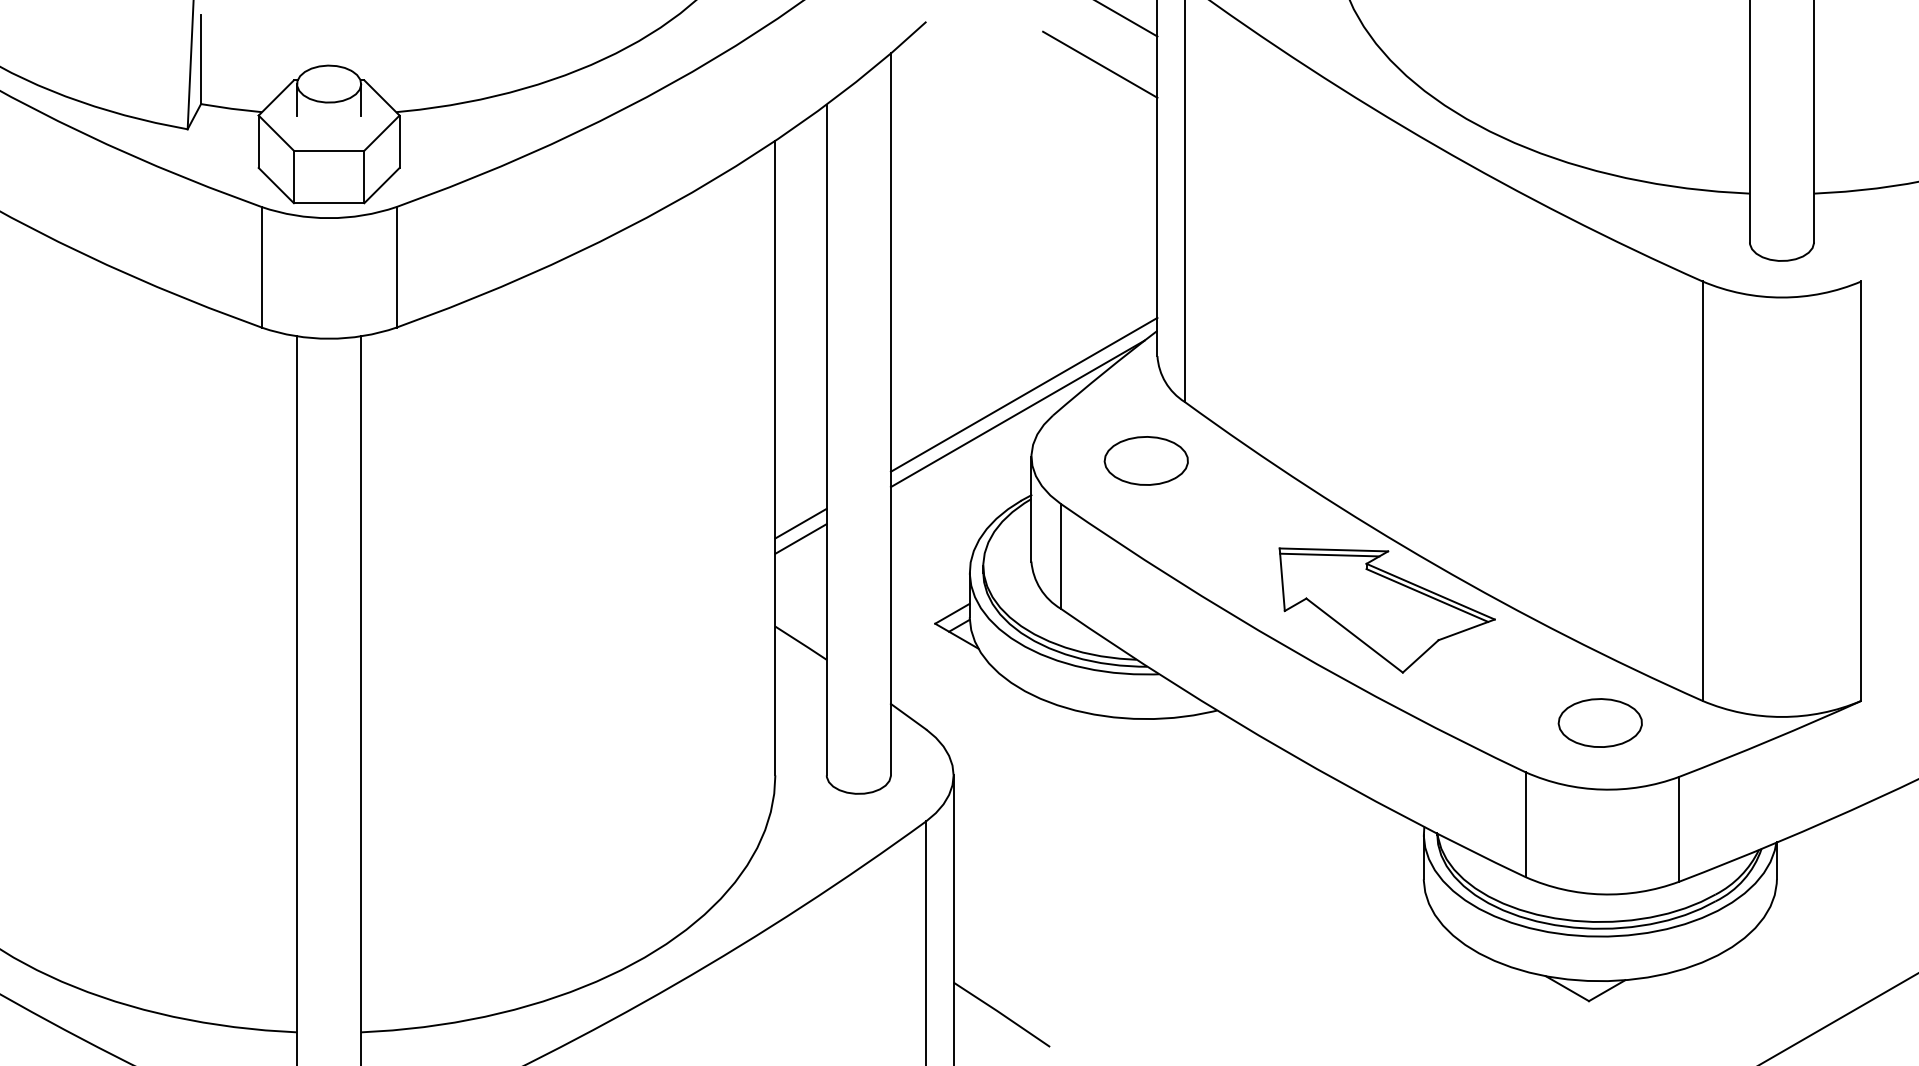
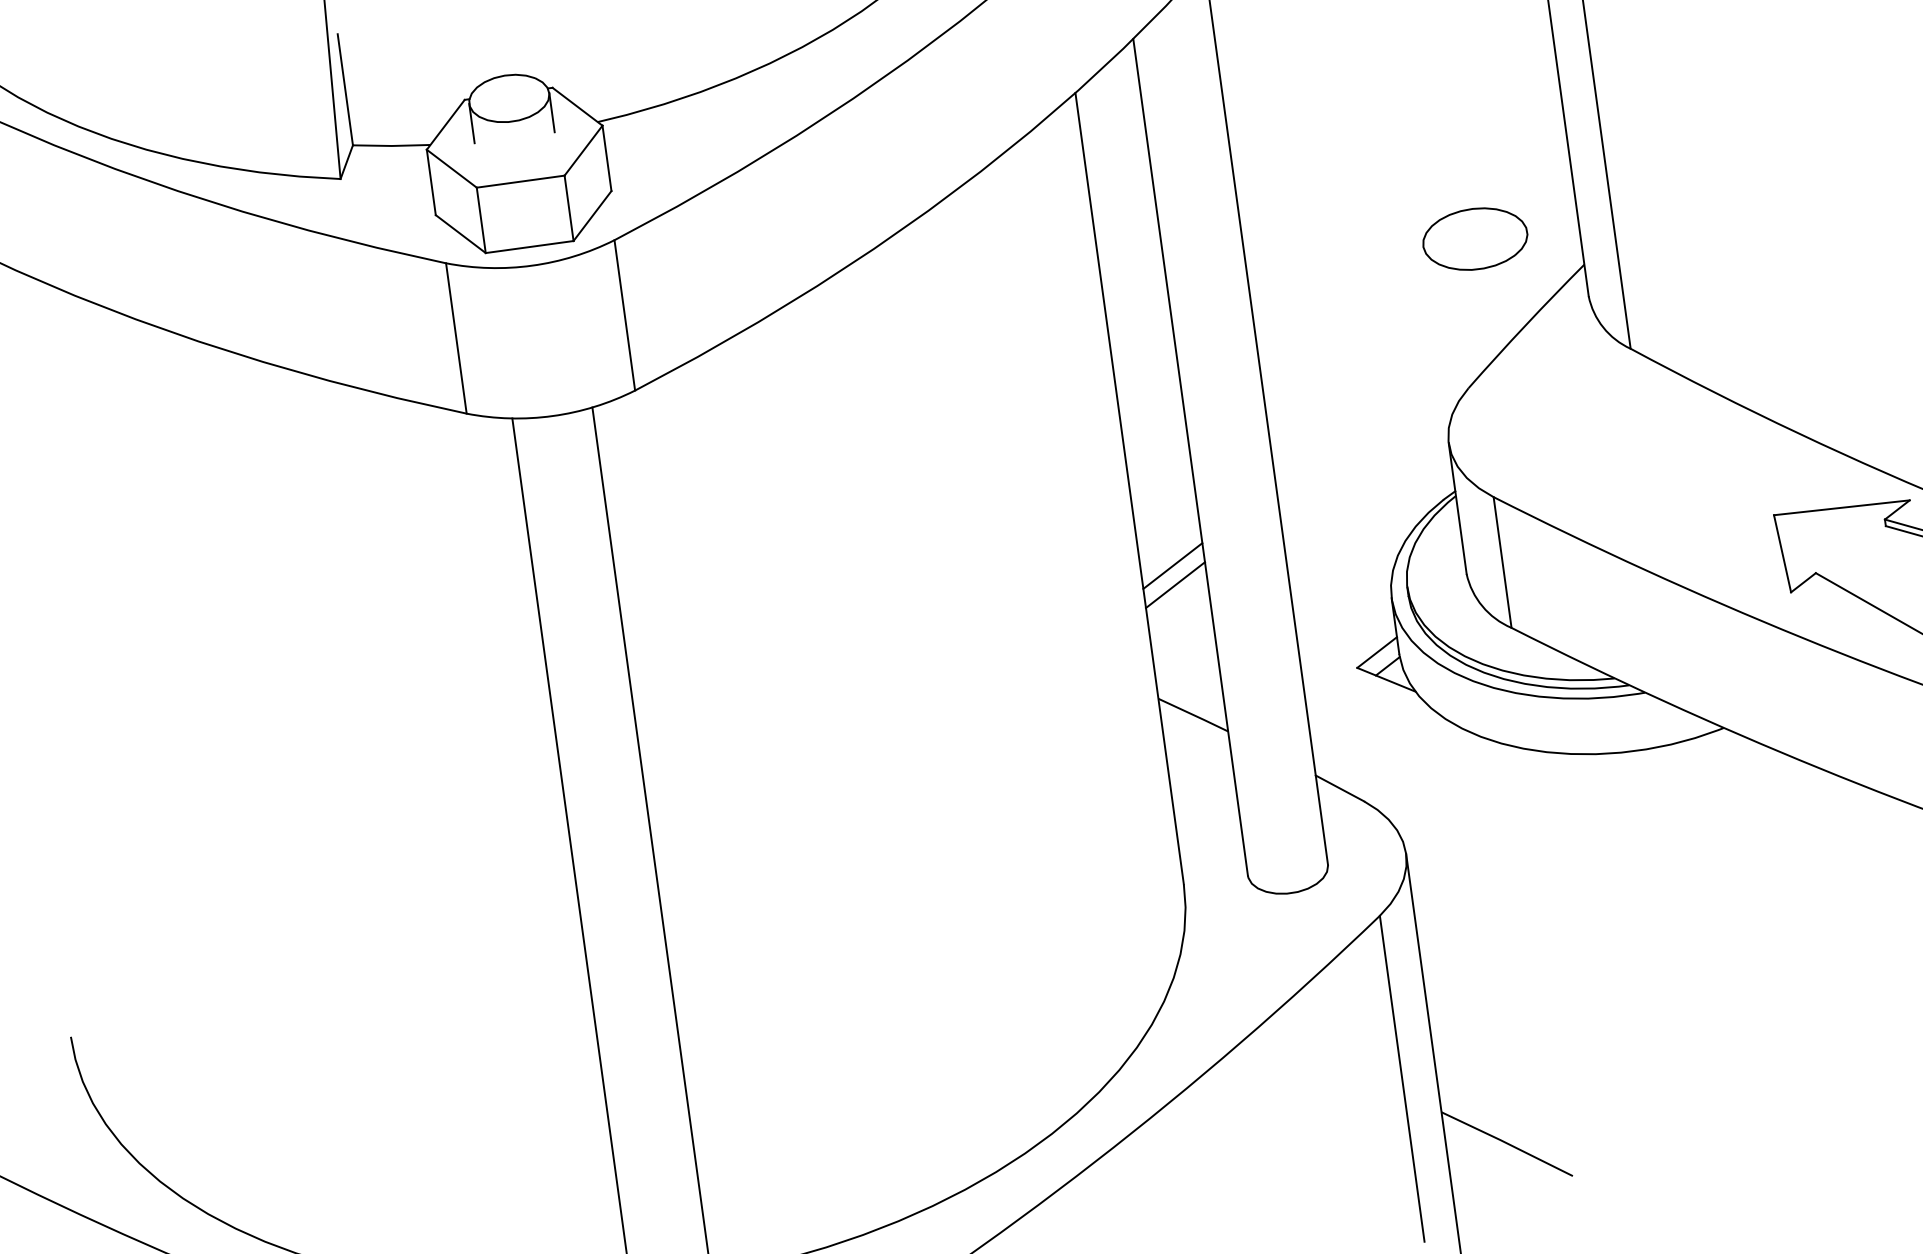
line: (1023, 394) -> (1428, 366), removed
line: (1017, 413) -> (1423, 391), removed
part: (1145, 460) -> (1474, 238), moved
line: (1329, 554) -> (1837, 514), removed

